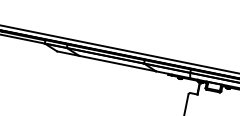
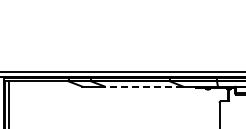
line: (117, 63) -> (143, 86), solid -> dashed

